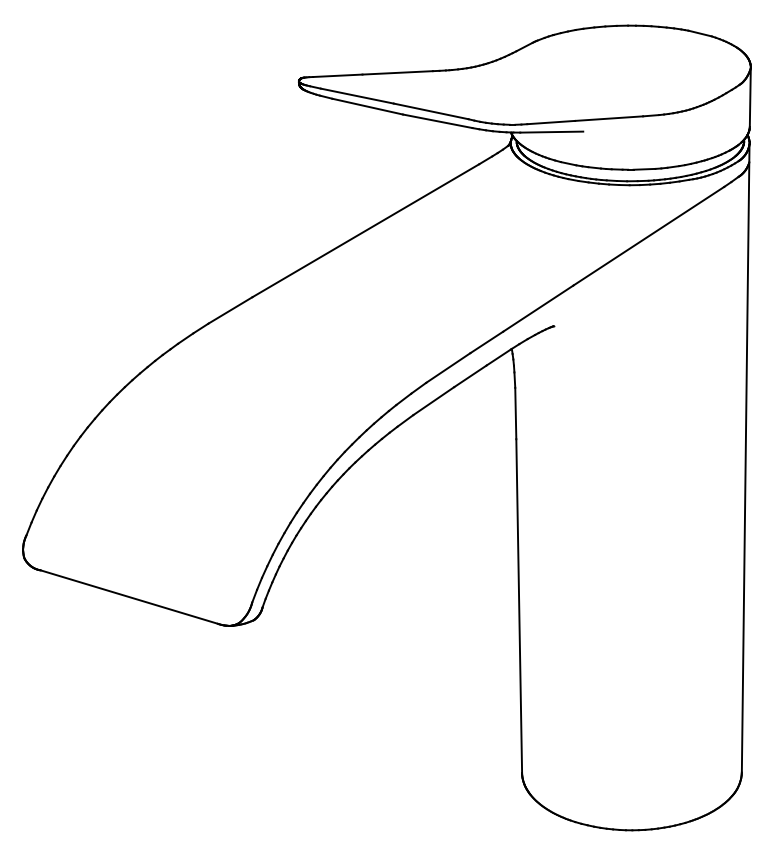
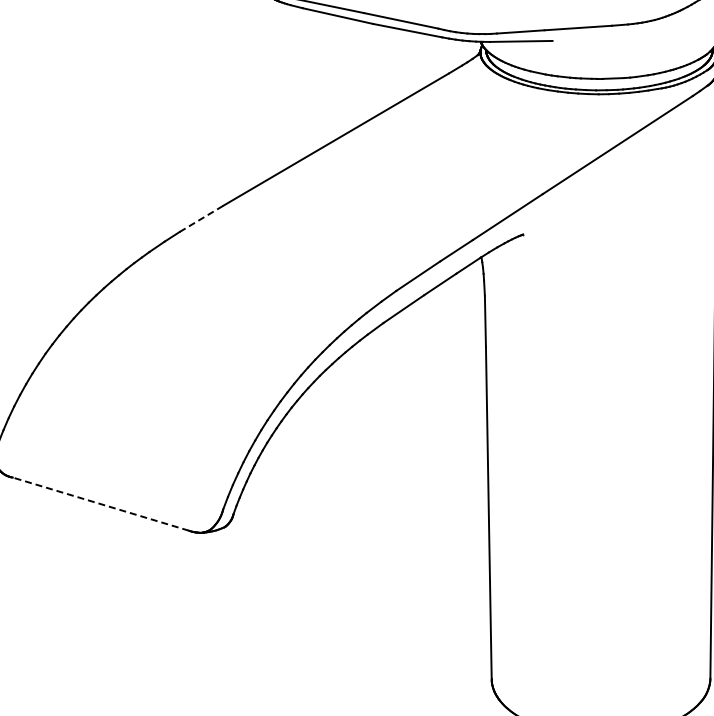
line: (230, 310) -> (201, 218), solid -> dashed
line: (128, 596) -> (100, 503), solid -> dashed

